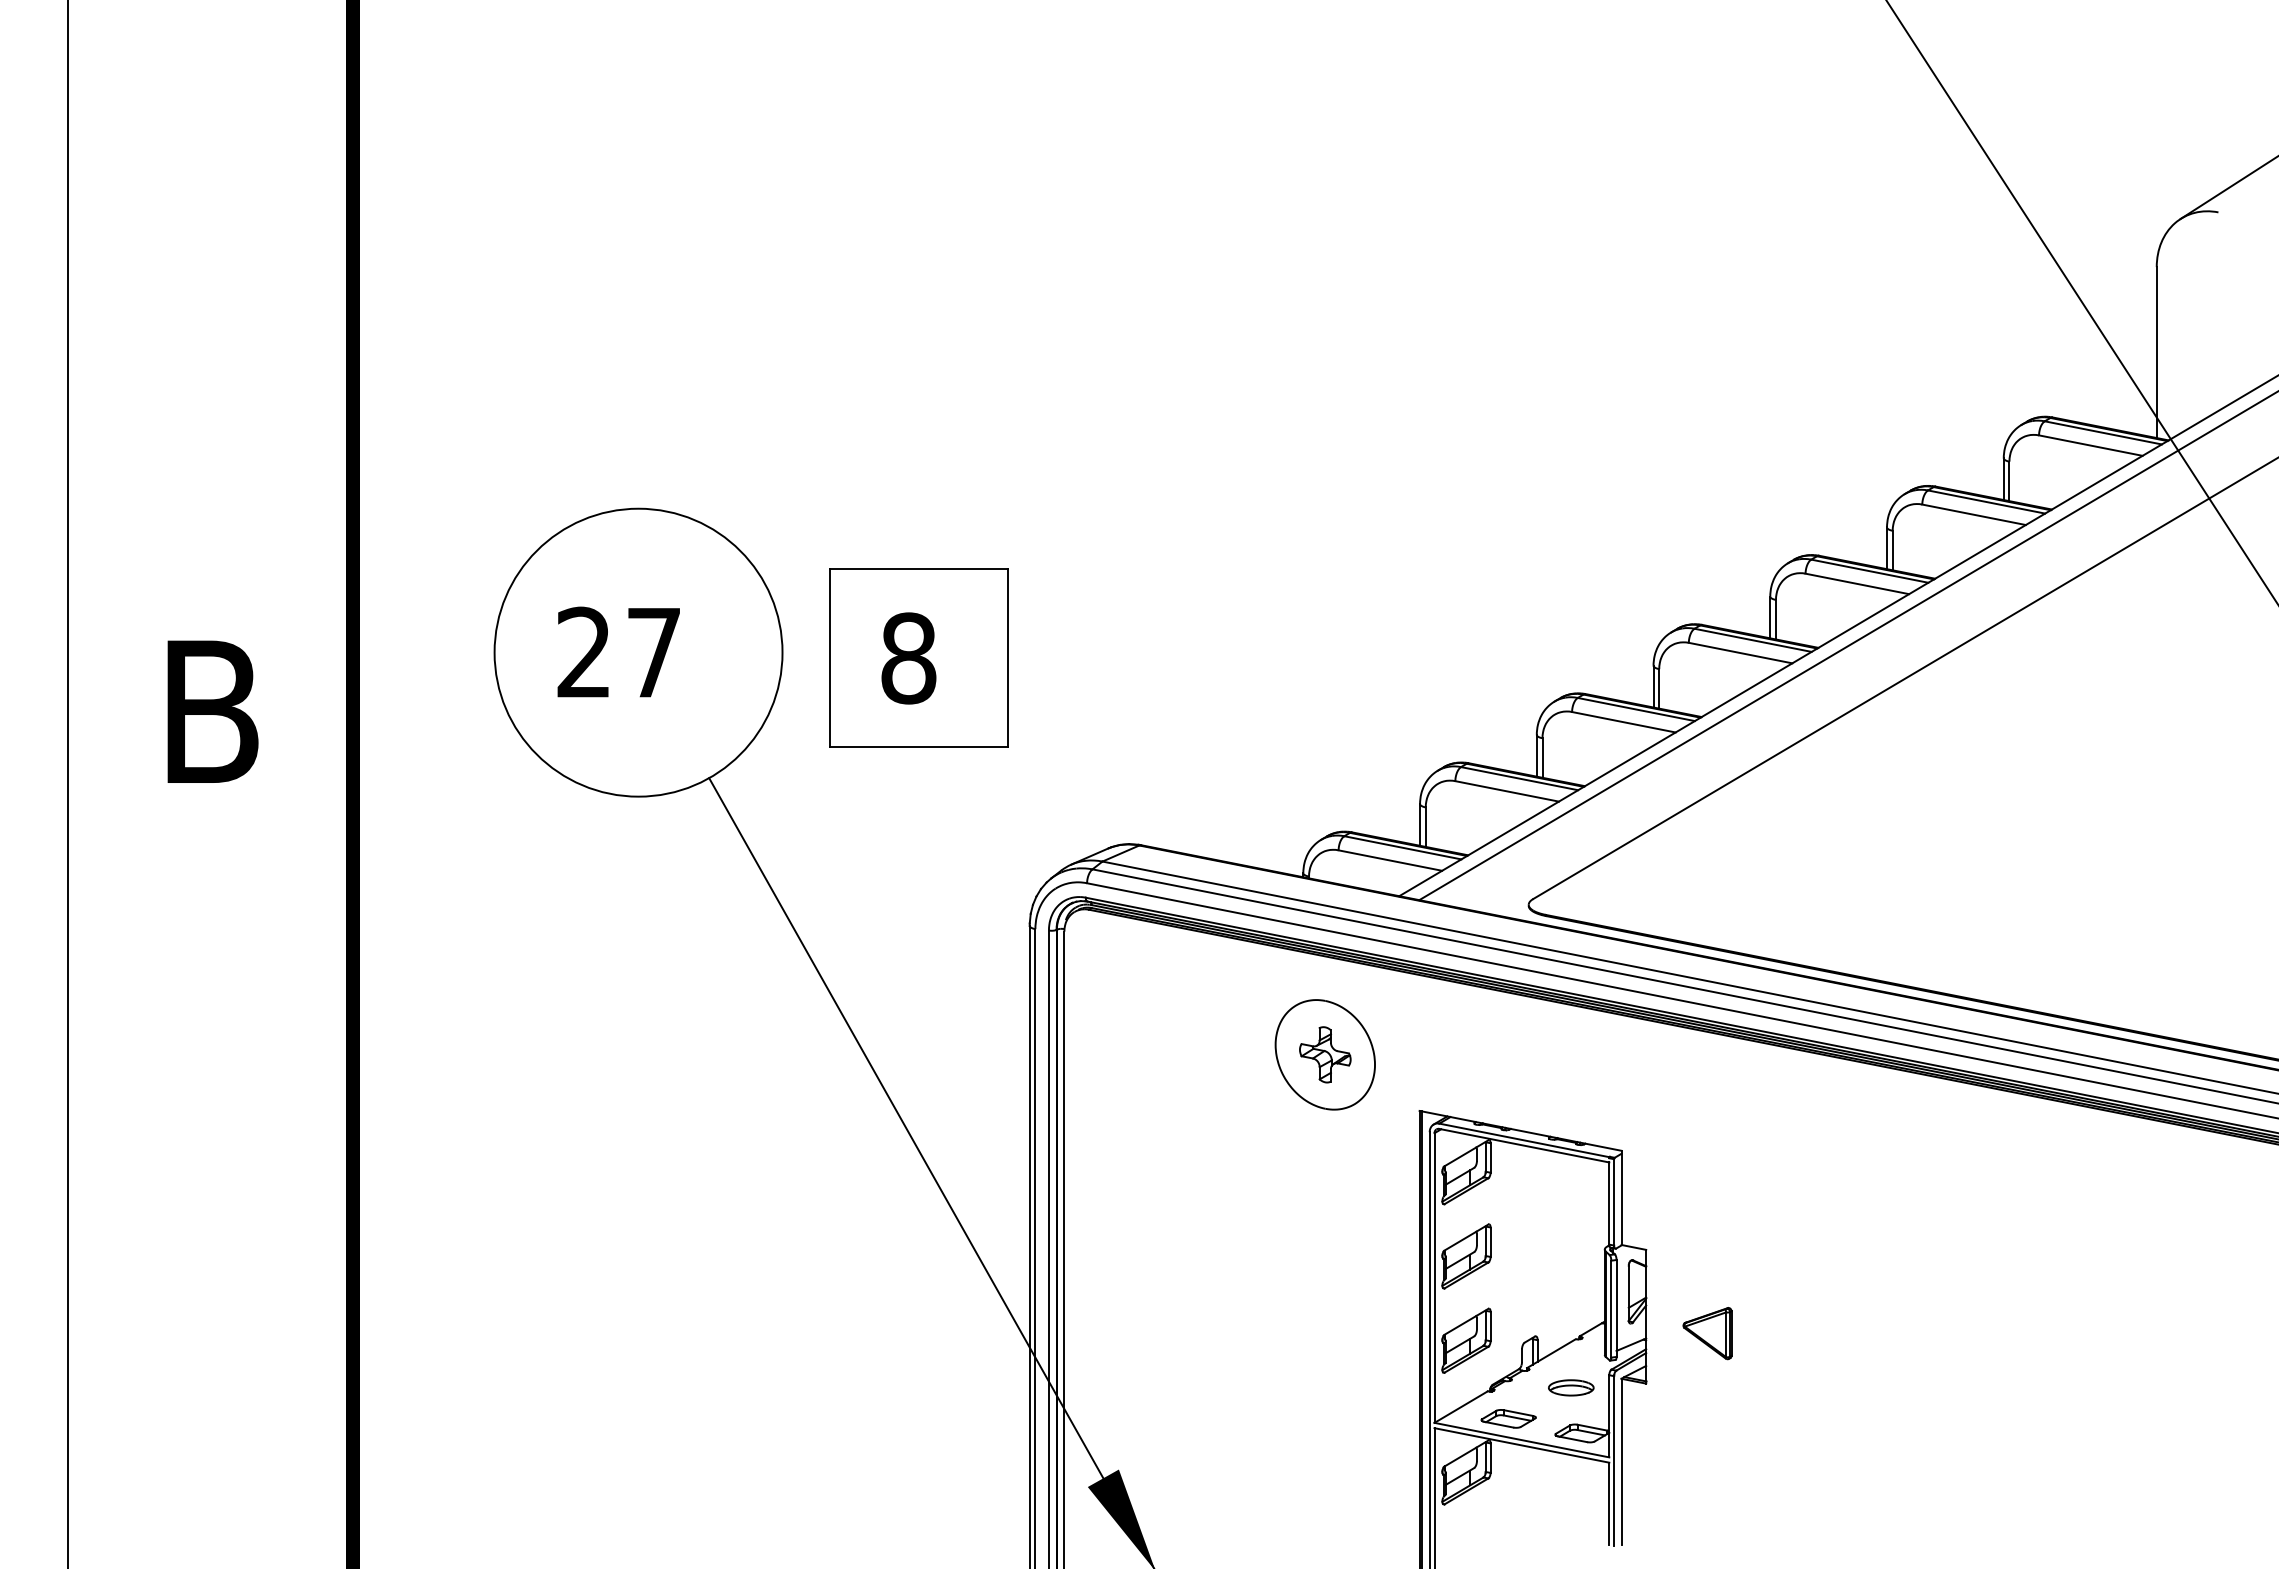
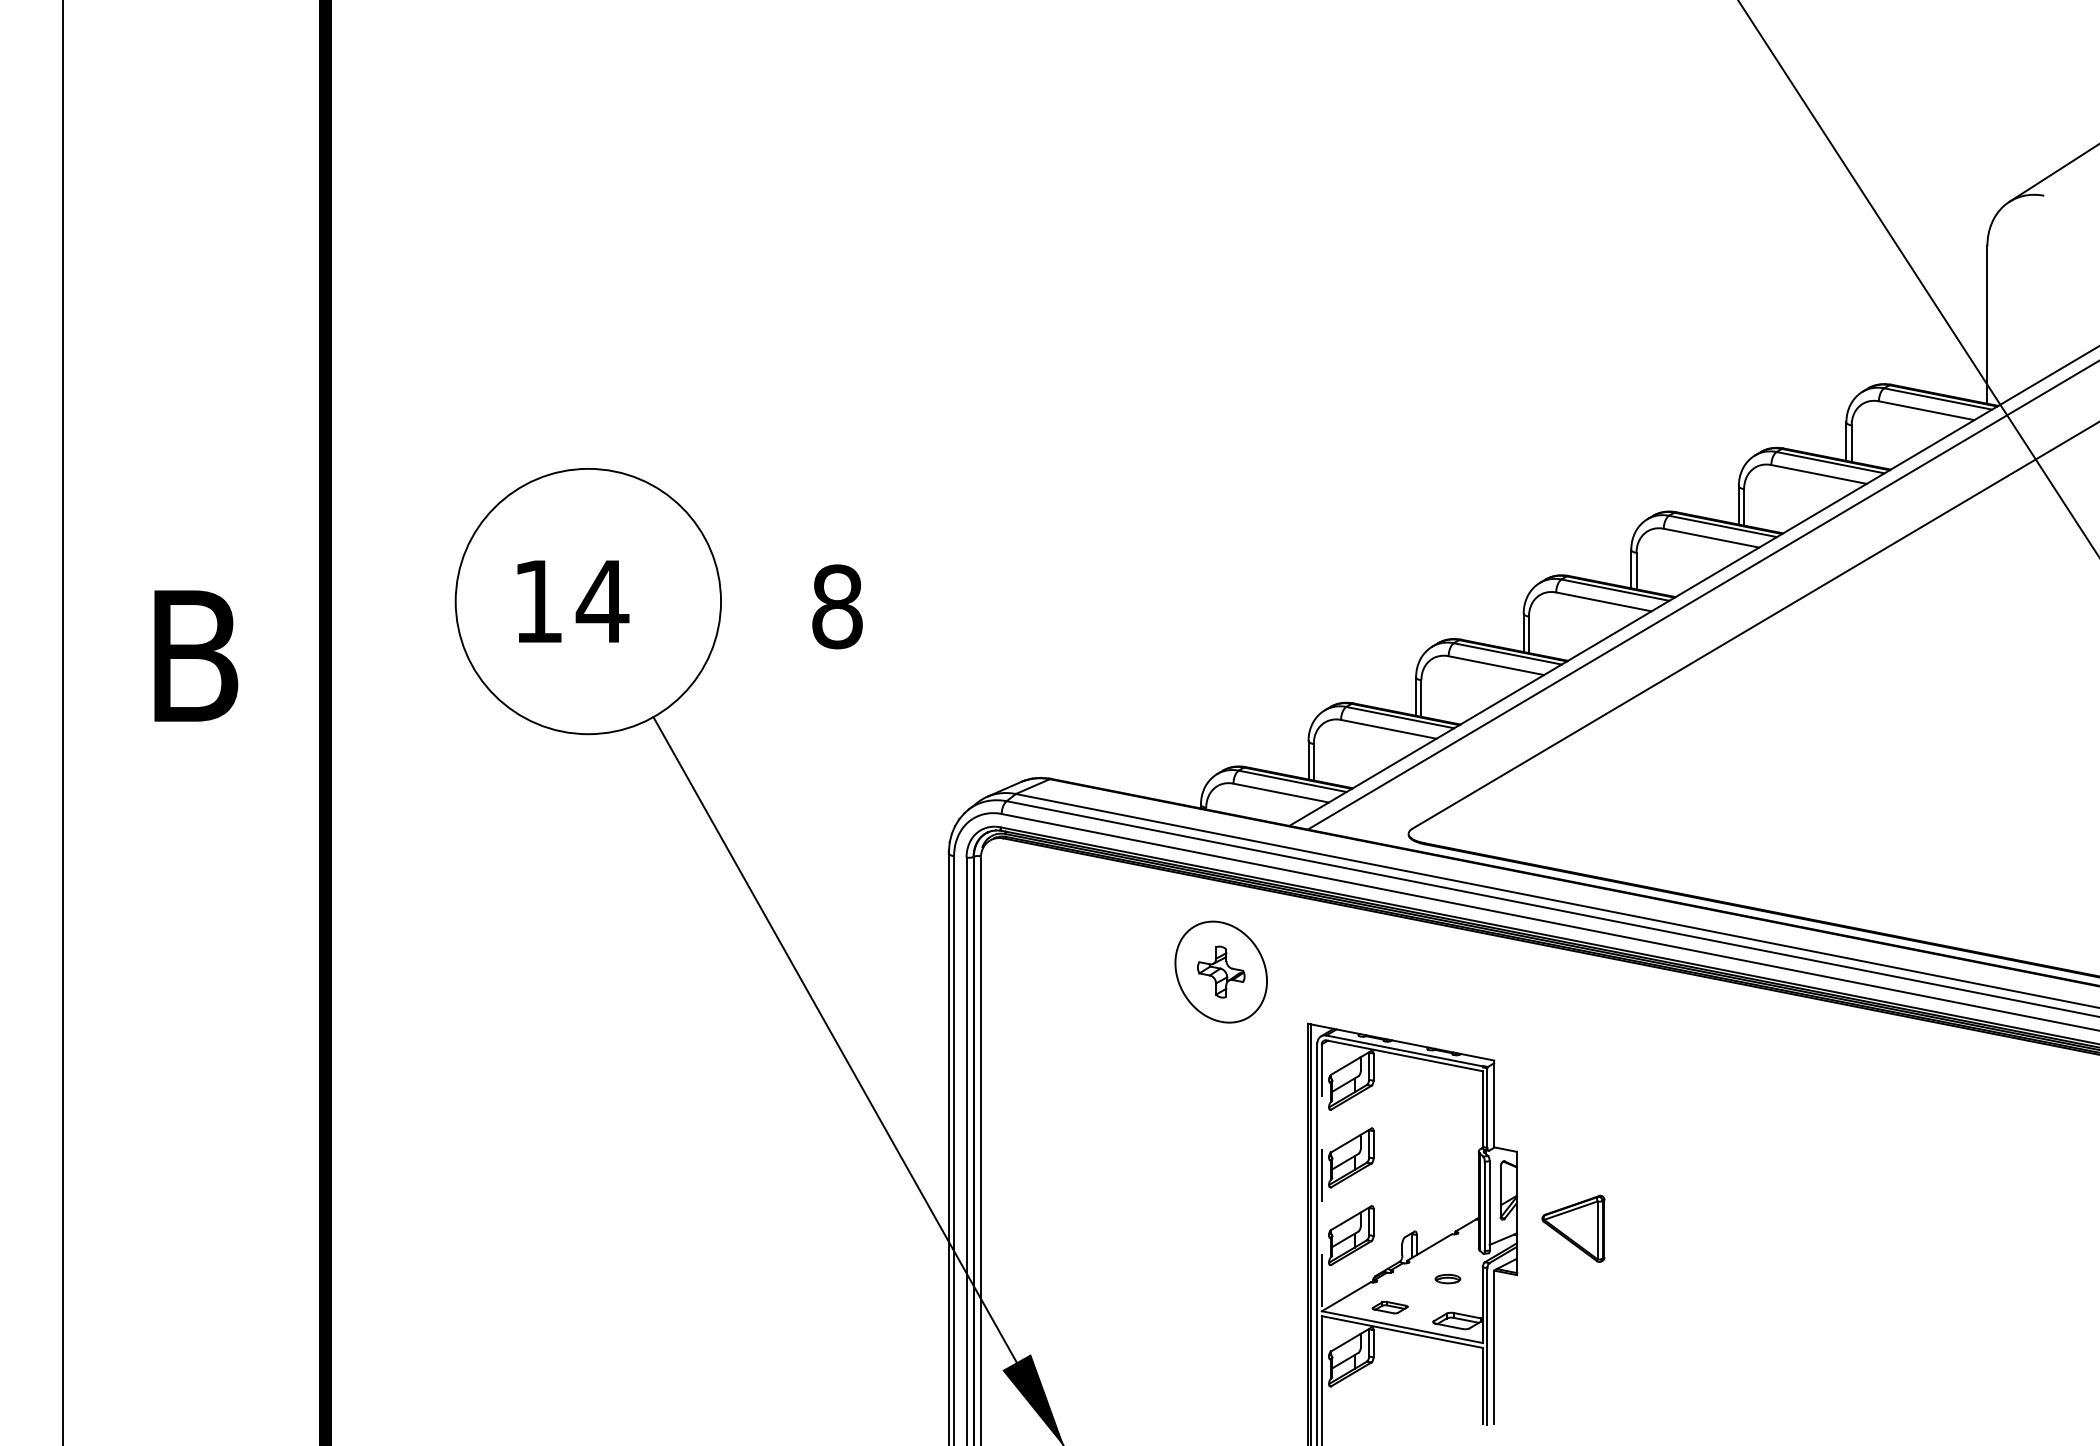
text: (620, 651) -> (571, 600), 27 -> 14
part: (918, 657) -> (846, 605), removed
line: (1434, 1278) -> (1321, 1178), solid -> dashed
part: (1707, 1333) -> (1573, 1228), size x1.4
part: (1571, 1387) -> (1448, 1278), size x0.6
part: (1508, 1418) -> (1390, 1307), size x0.7

